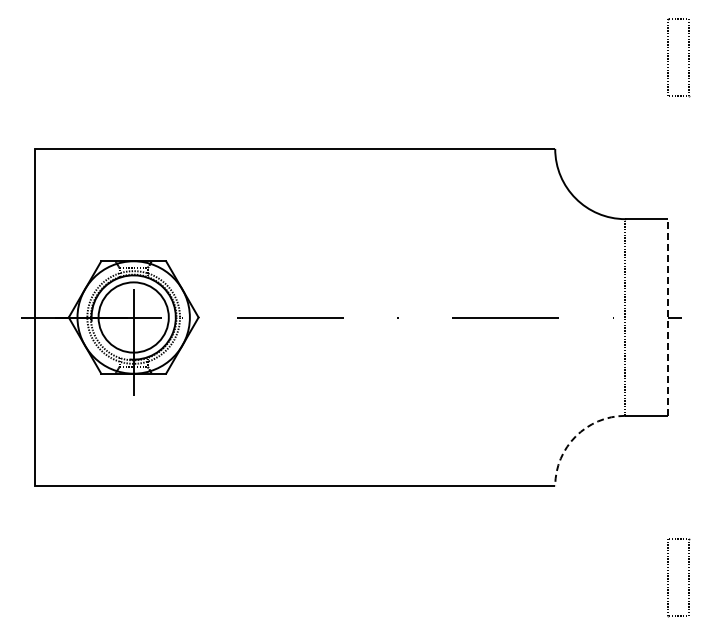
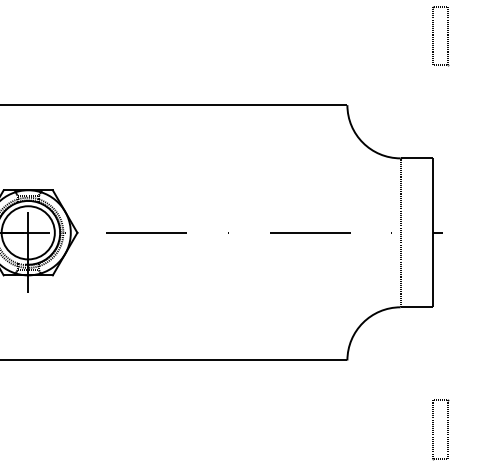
line: (667, 317) -> (432, 232), dashed -> solid
arc: (575, 436) -> (362, 322), dashed -> solid

